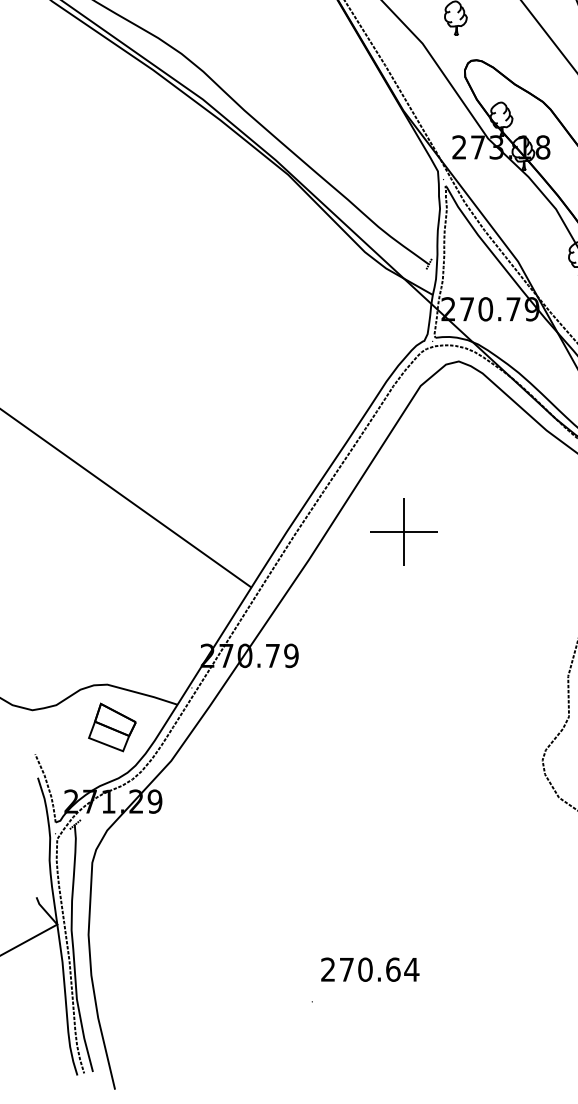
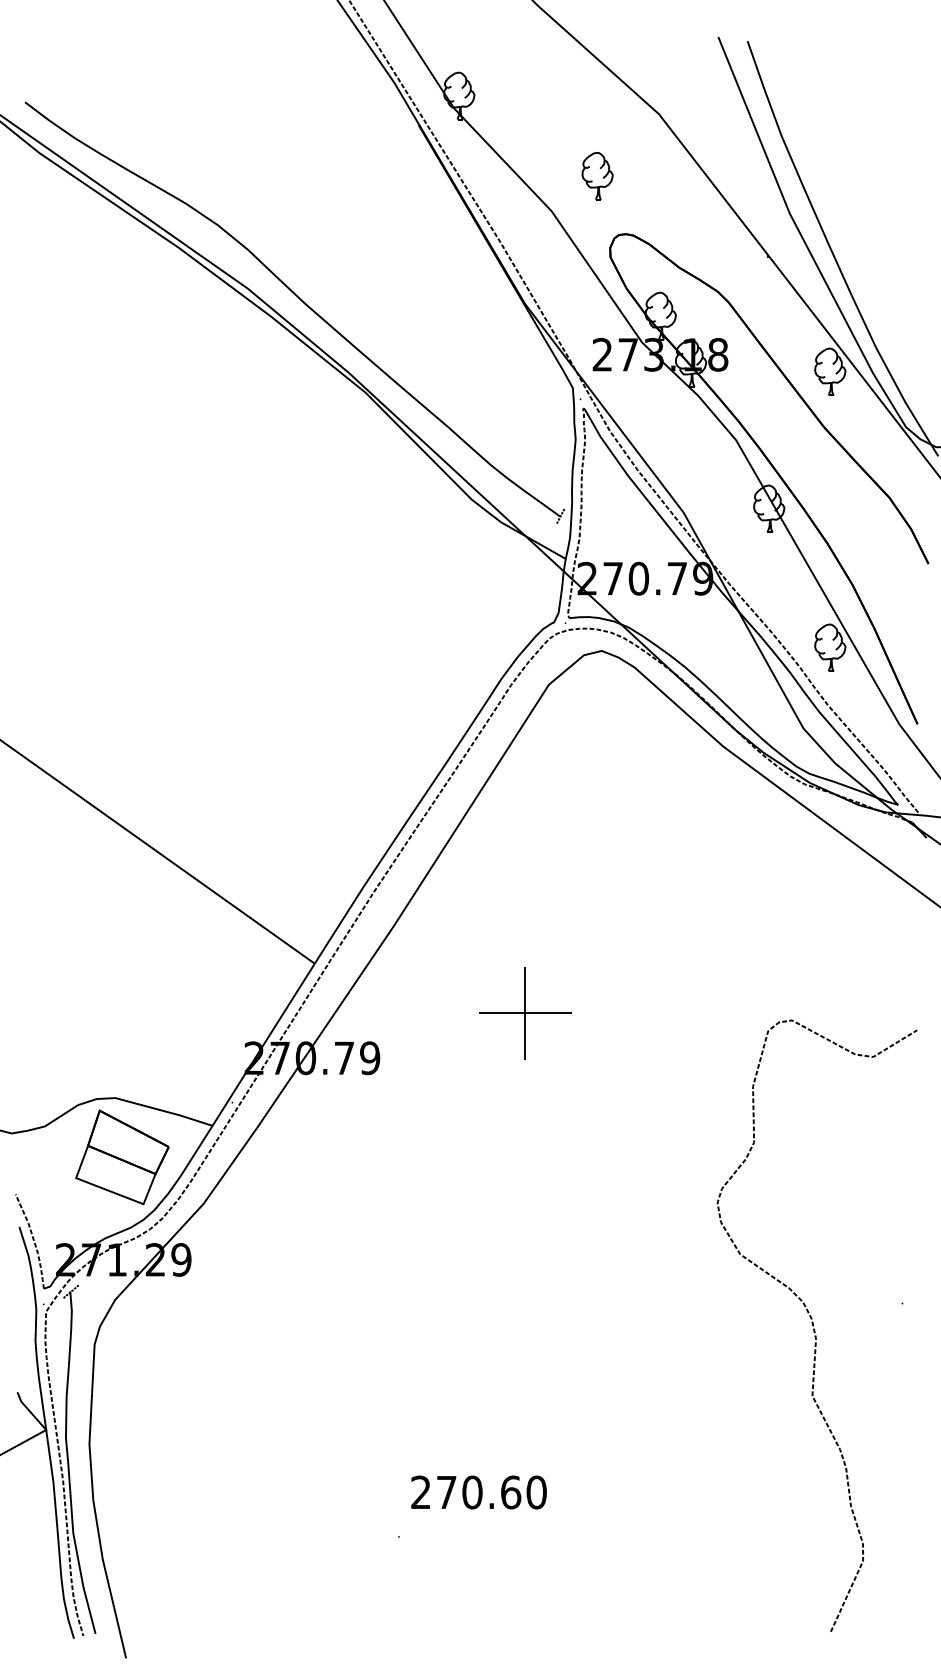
part: (403, 532) -> (525, 1013), moved
part: (112, 727) -> (122, 1157), size x1.43
text: (411, 969) -> (536, 1492), 270.64 -> 270.60

